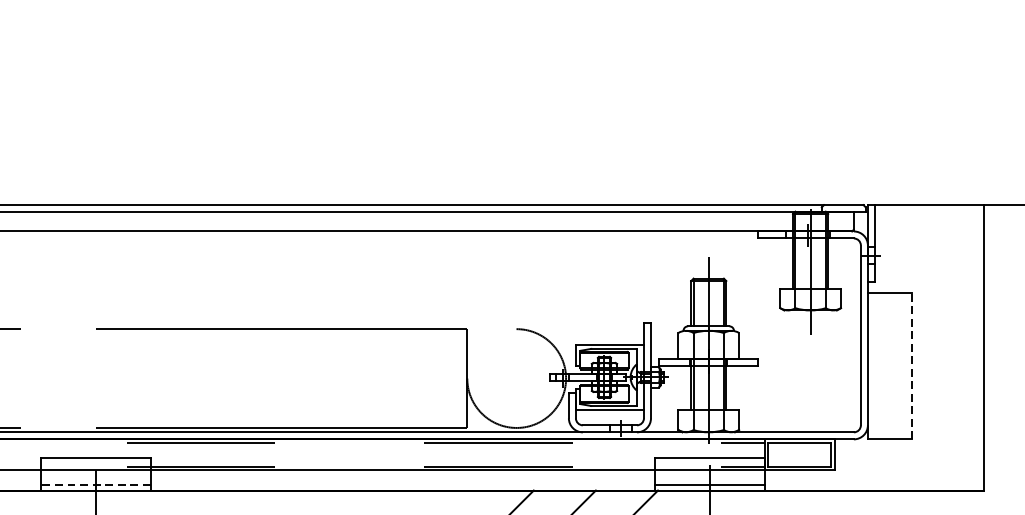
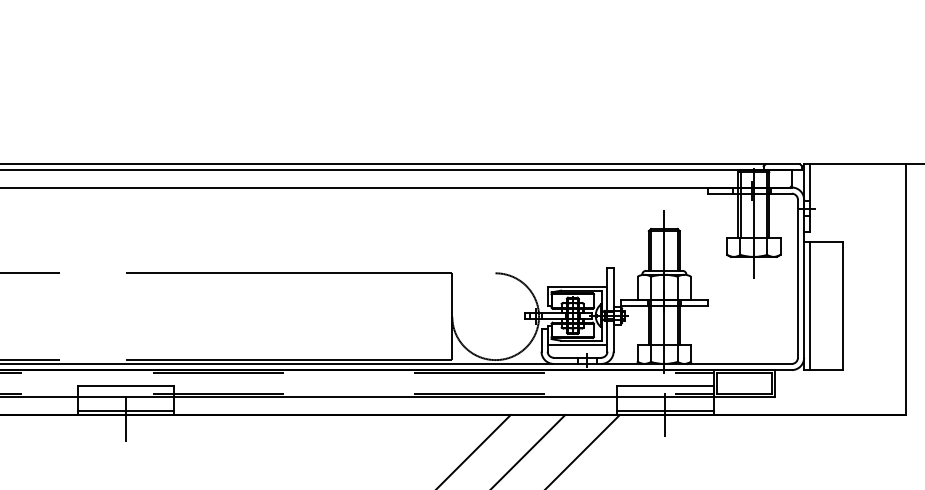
line: (874, 365) -> (809, 305), added
line: (911, 365) -> (842, 305), dashed -> solid
line: (95, 485) -> (125, 410), dashed -> solid

